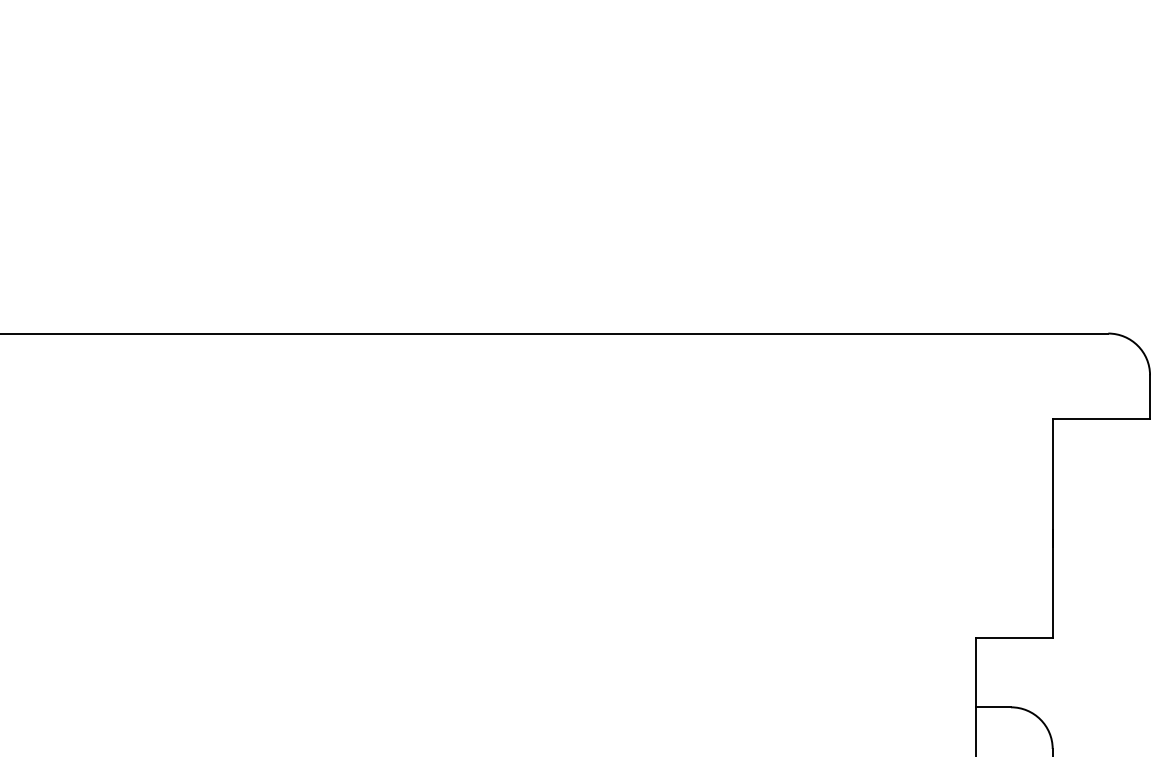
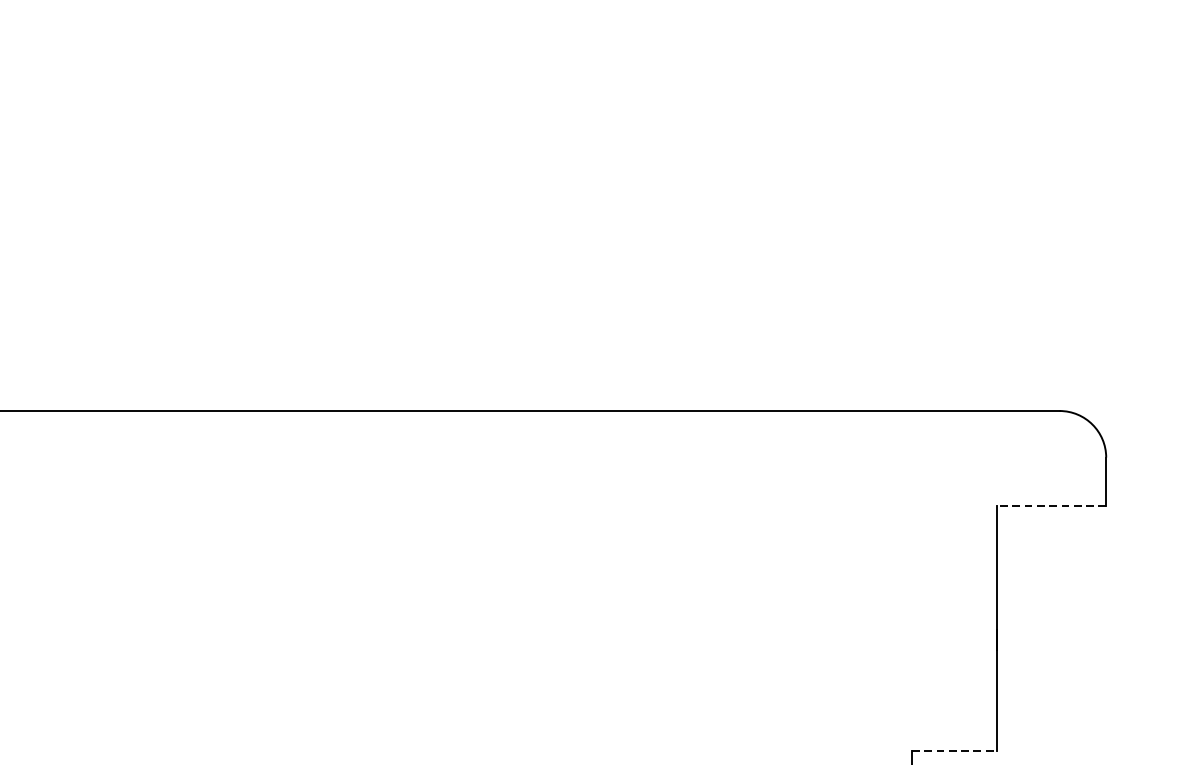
line: (1101, 418) -> (1051, 505), solid -> dashed
line: (1014, 637) -> (954, 750), solid -> dashed

